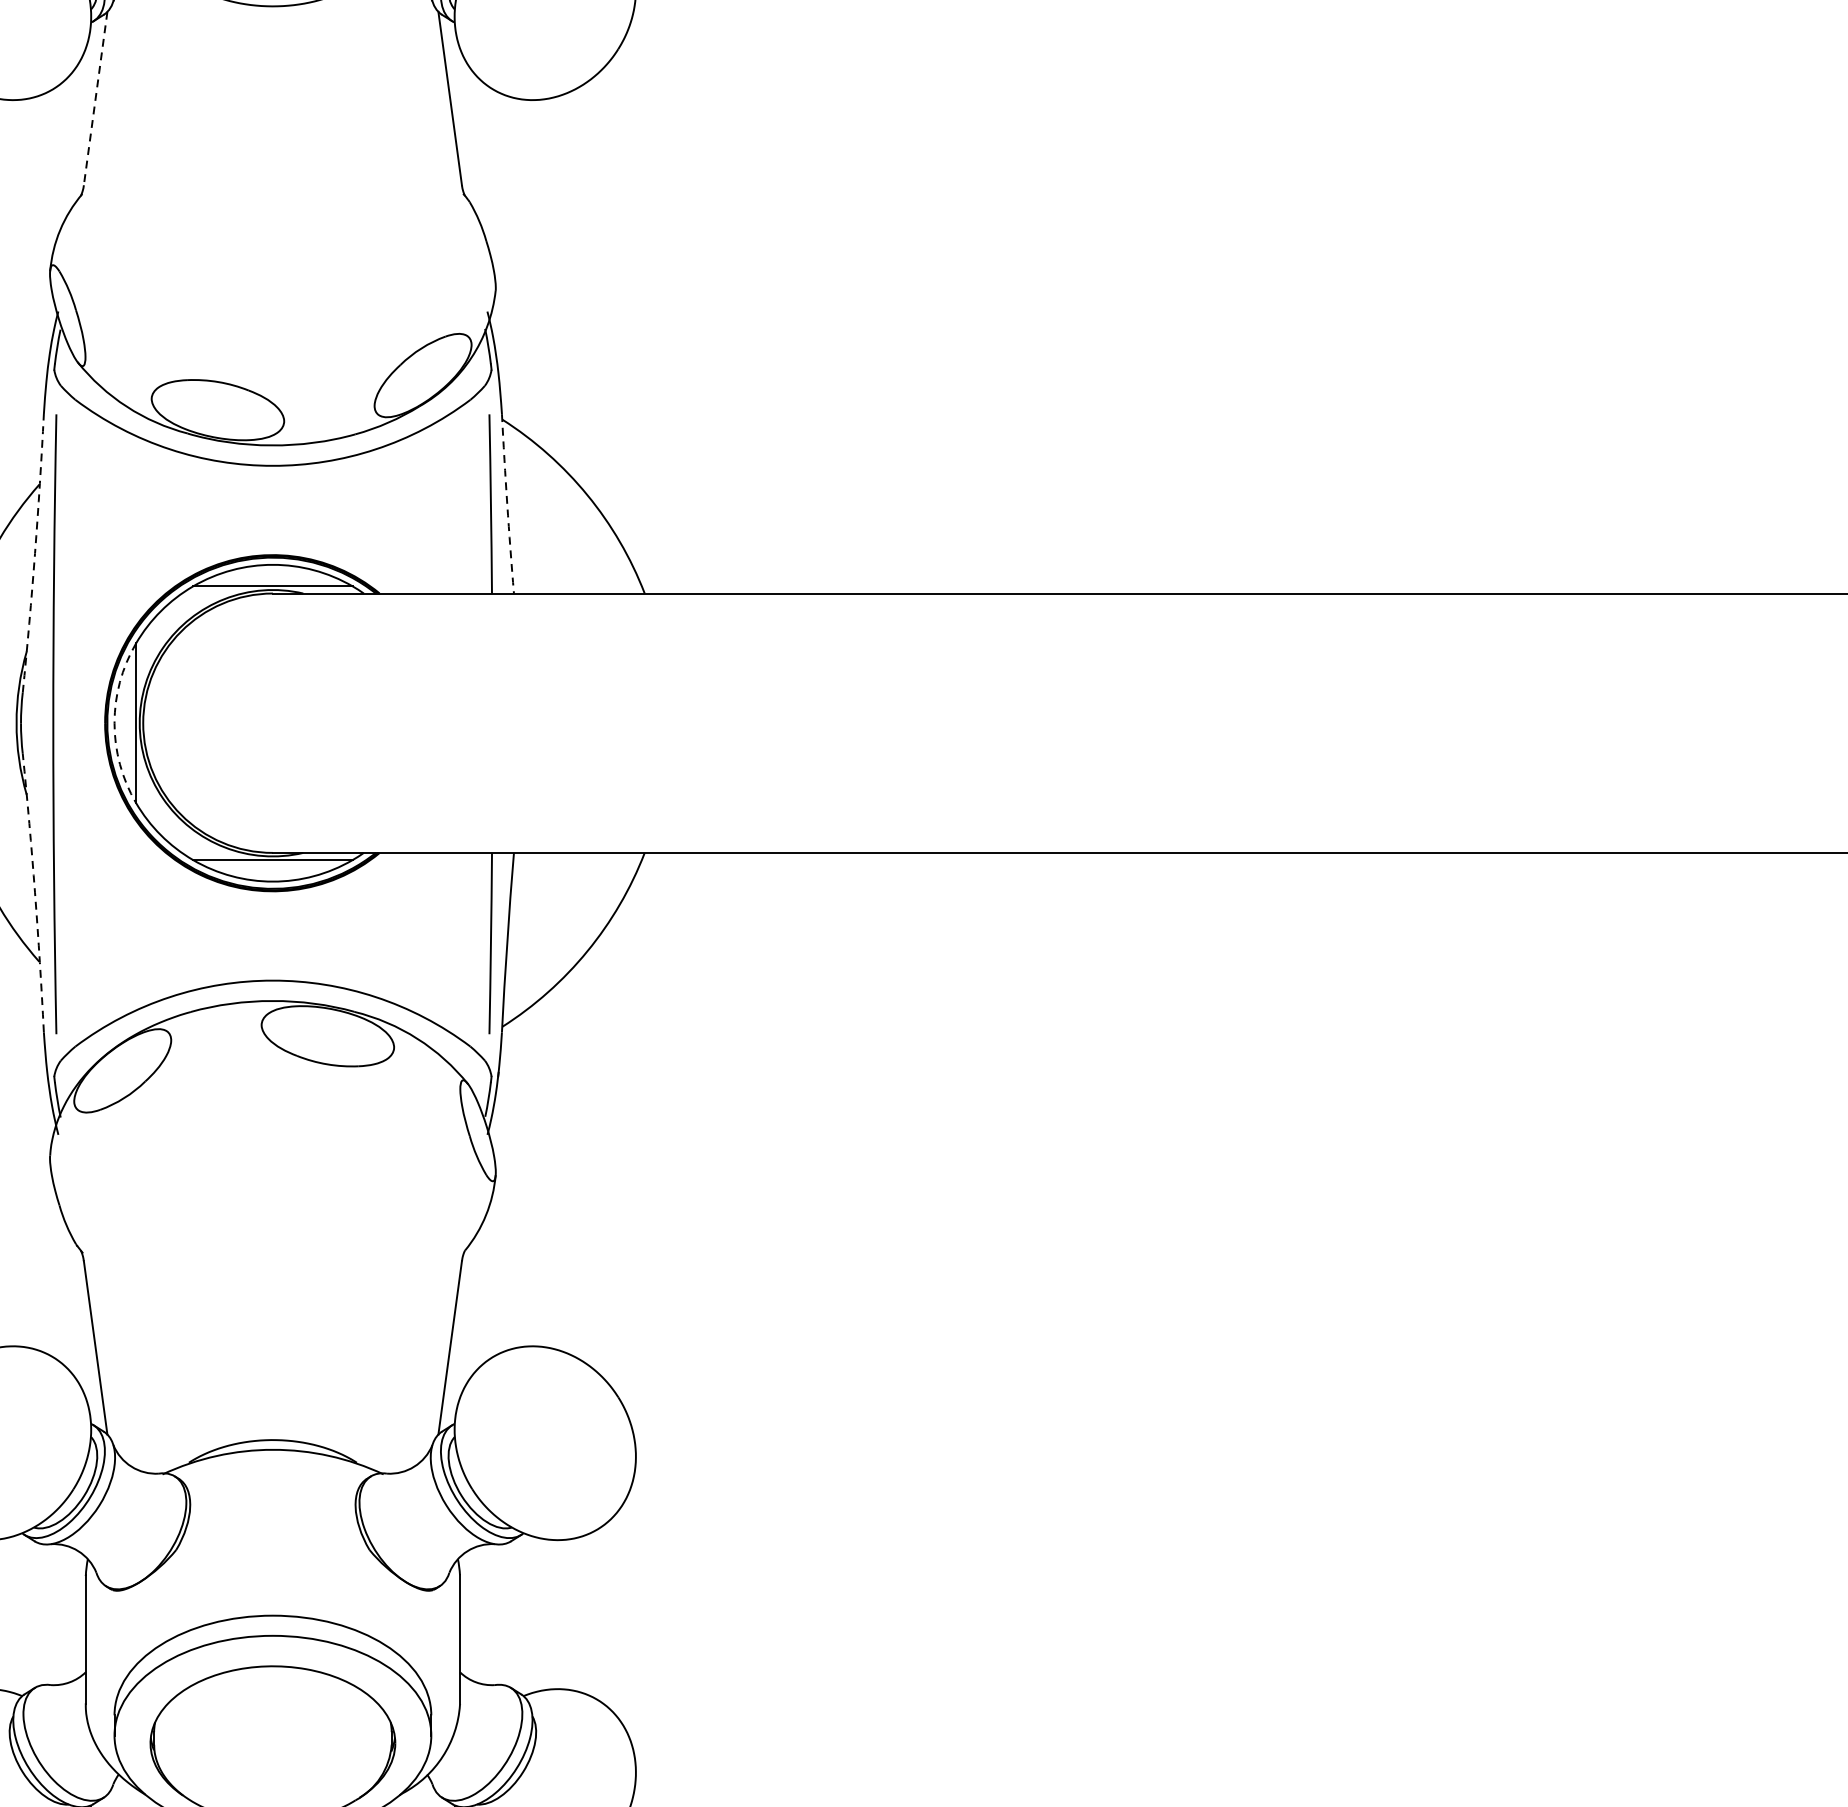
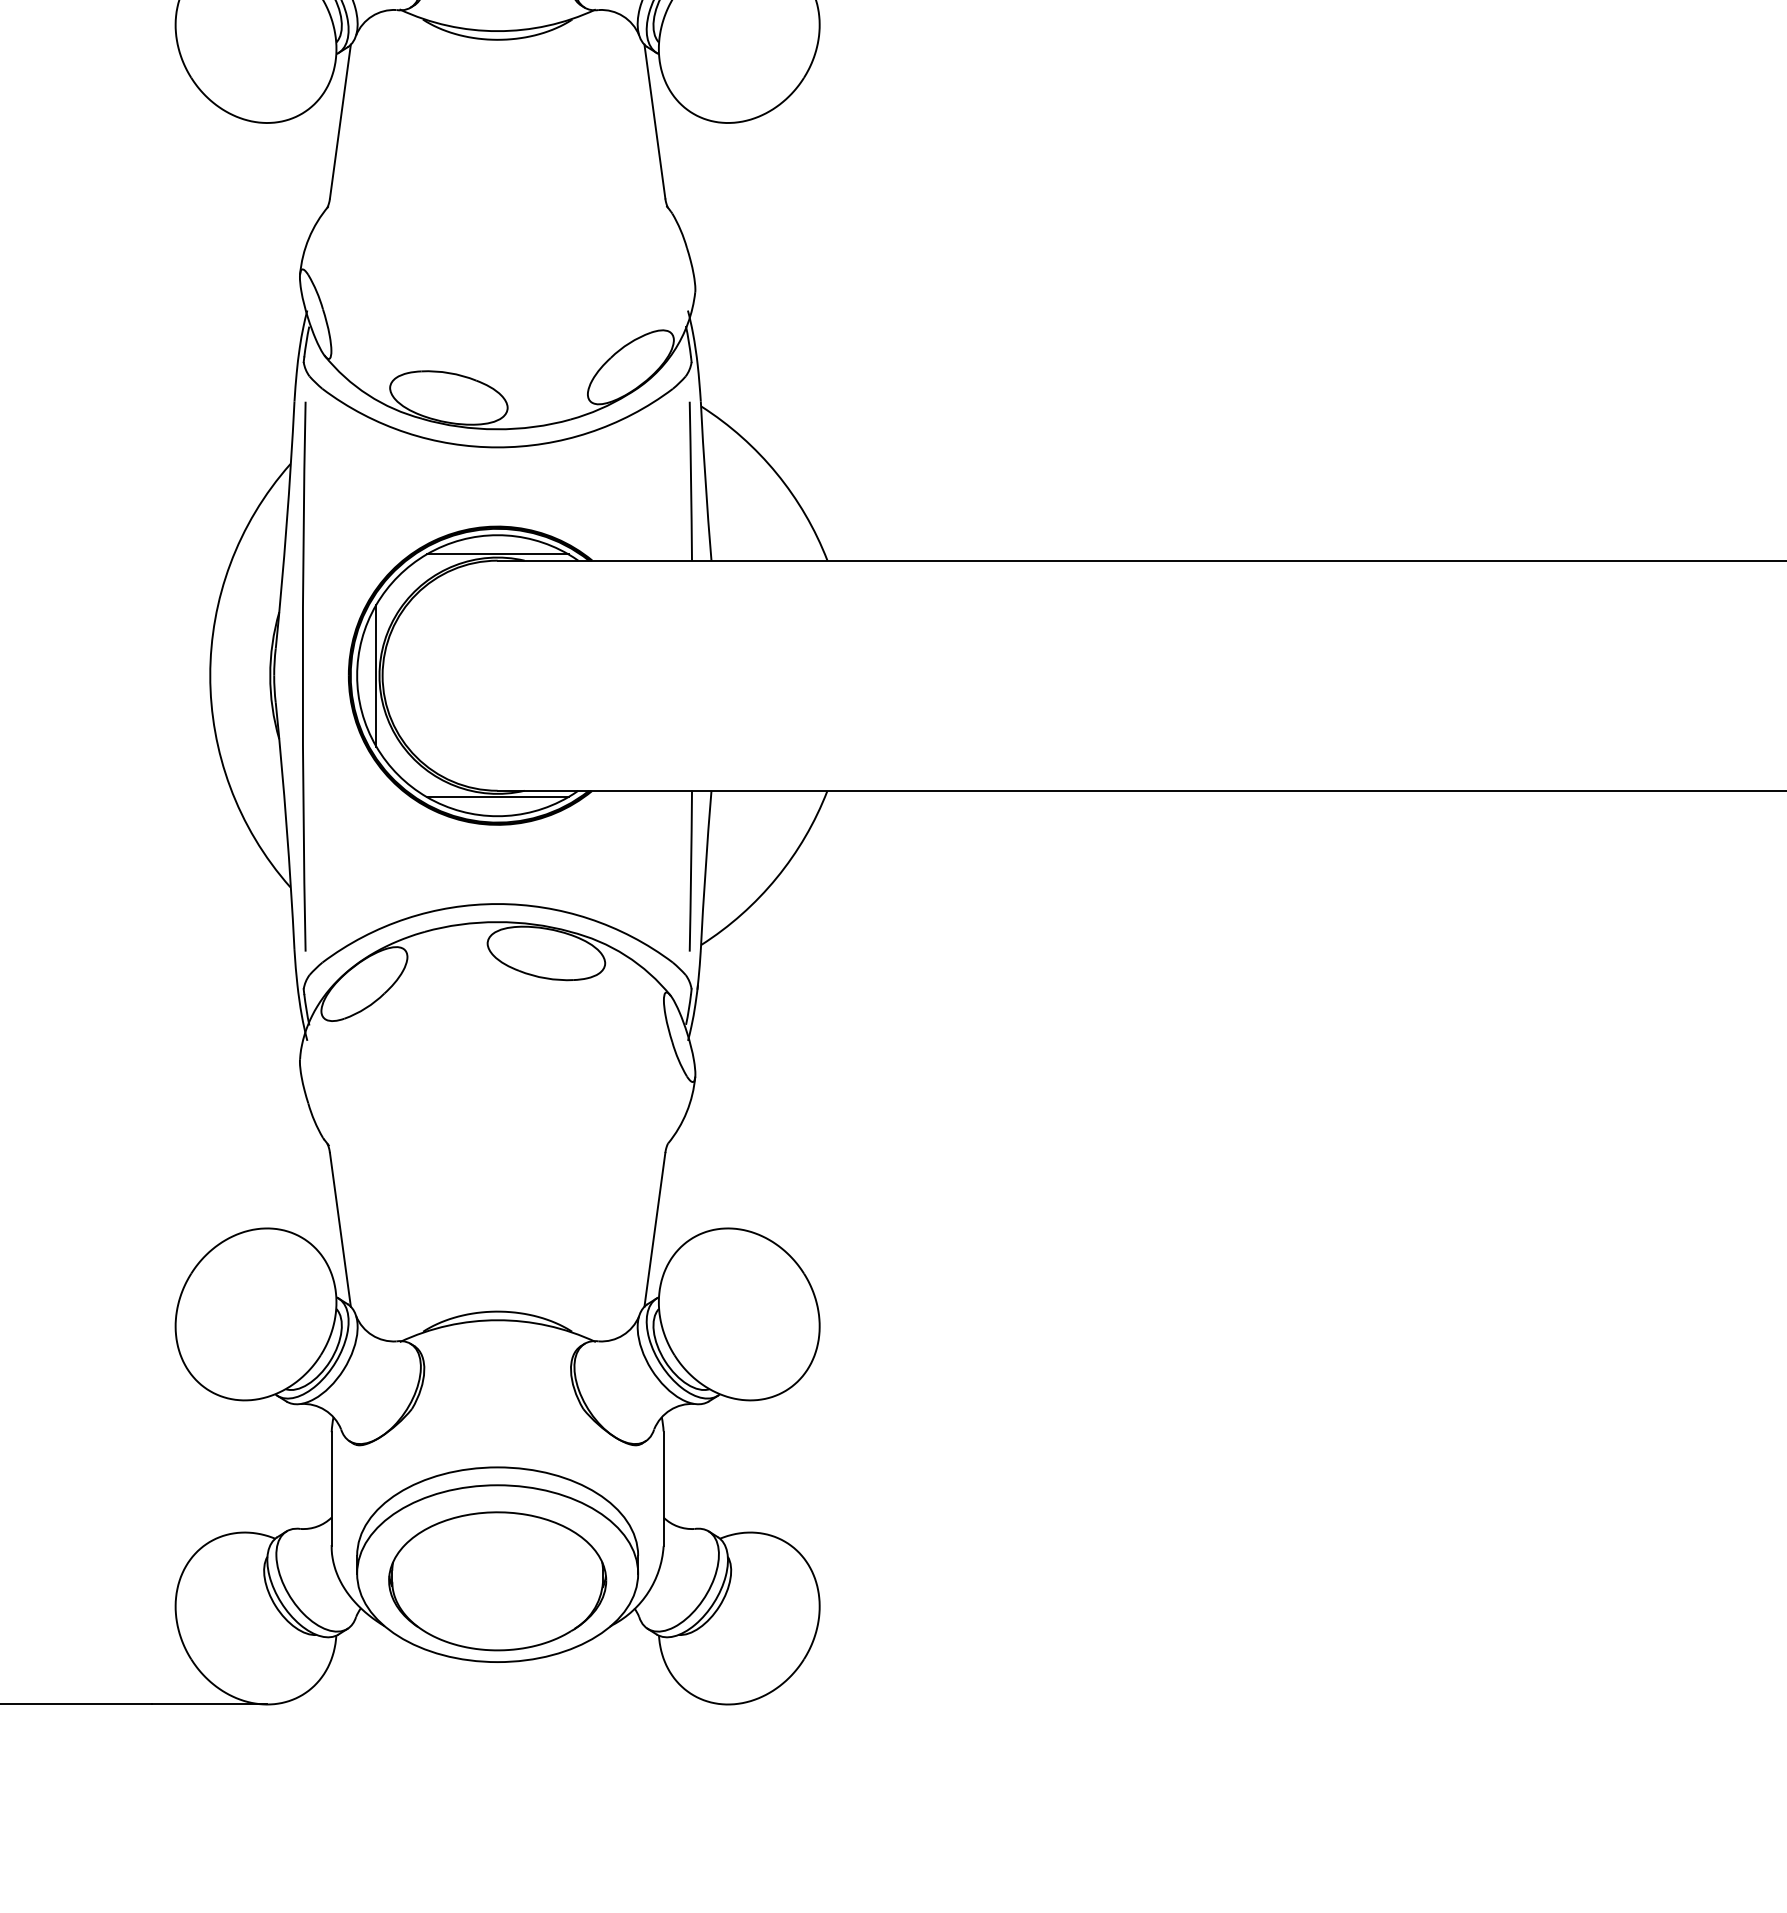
line: (95, 98) -> (340, 121), dashed -> solid
arc: (507, 504) -> (705, 481), dashed -> solid
arc: (34, 553) -> (286, 525), dashed -> solid
arc: (114, 722) -> (357, 675), dashed -> solid
arc: (34, 893) -> (286, 826), dashed -> solid

